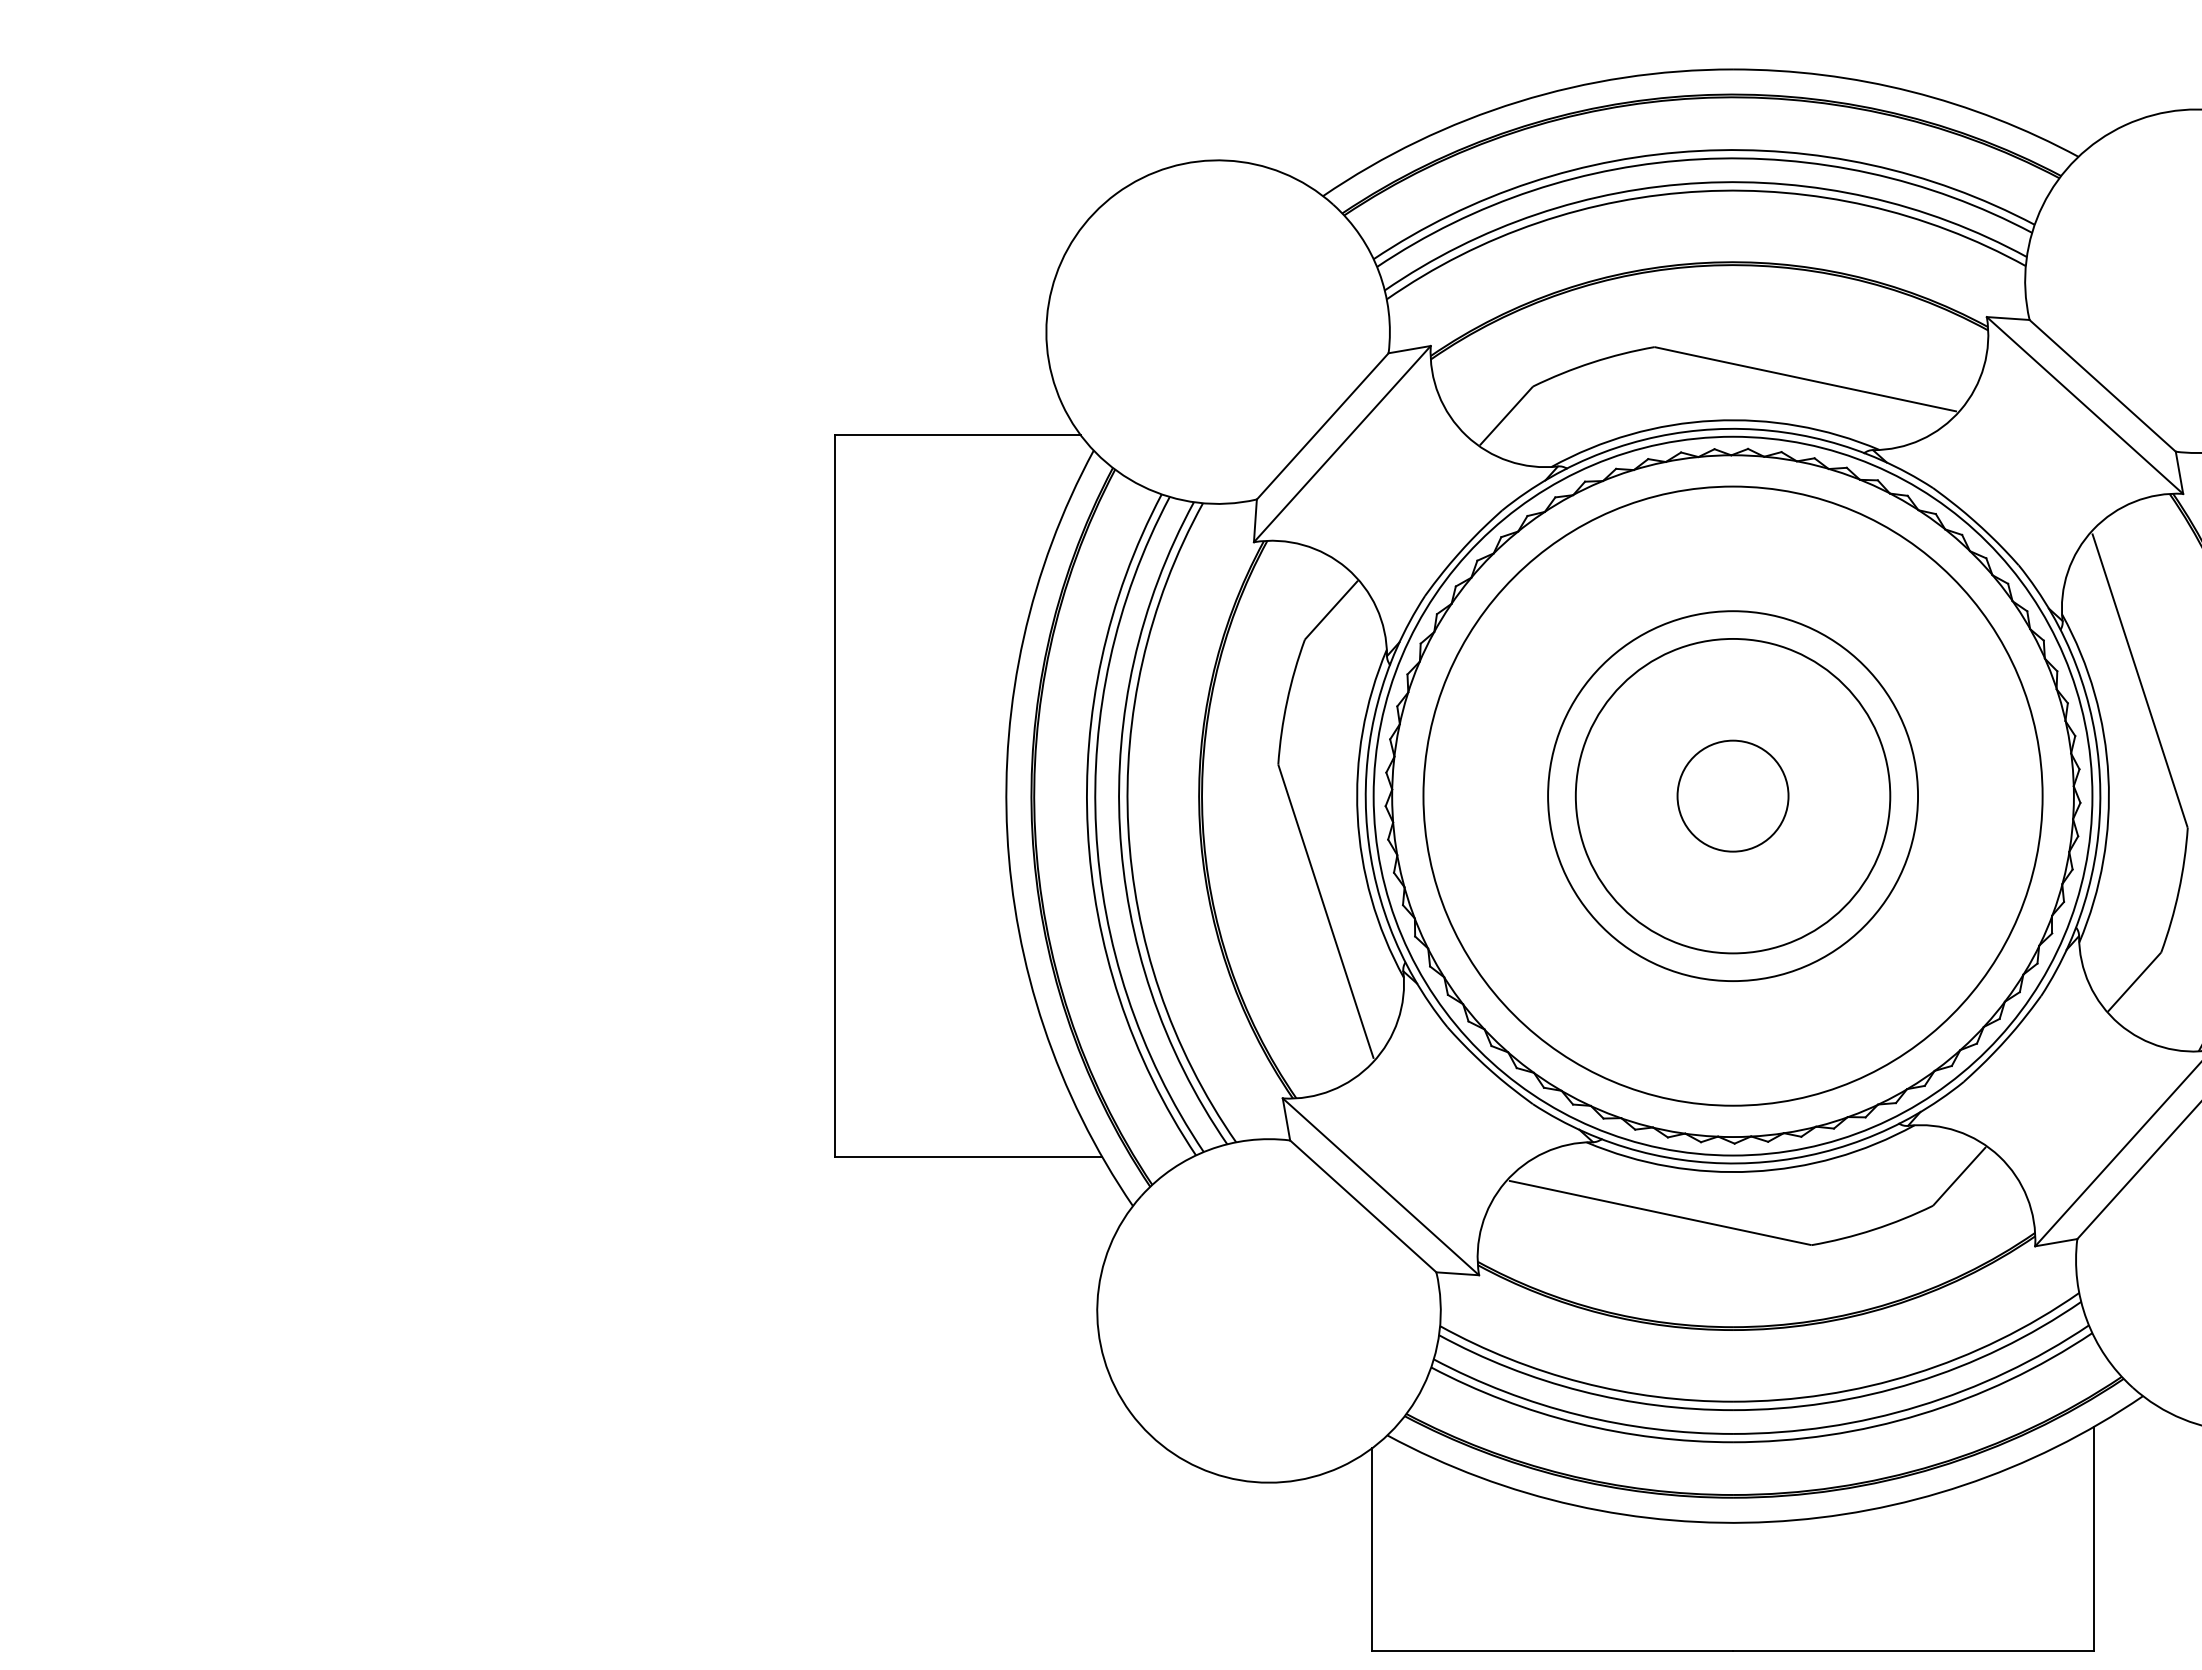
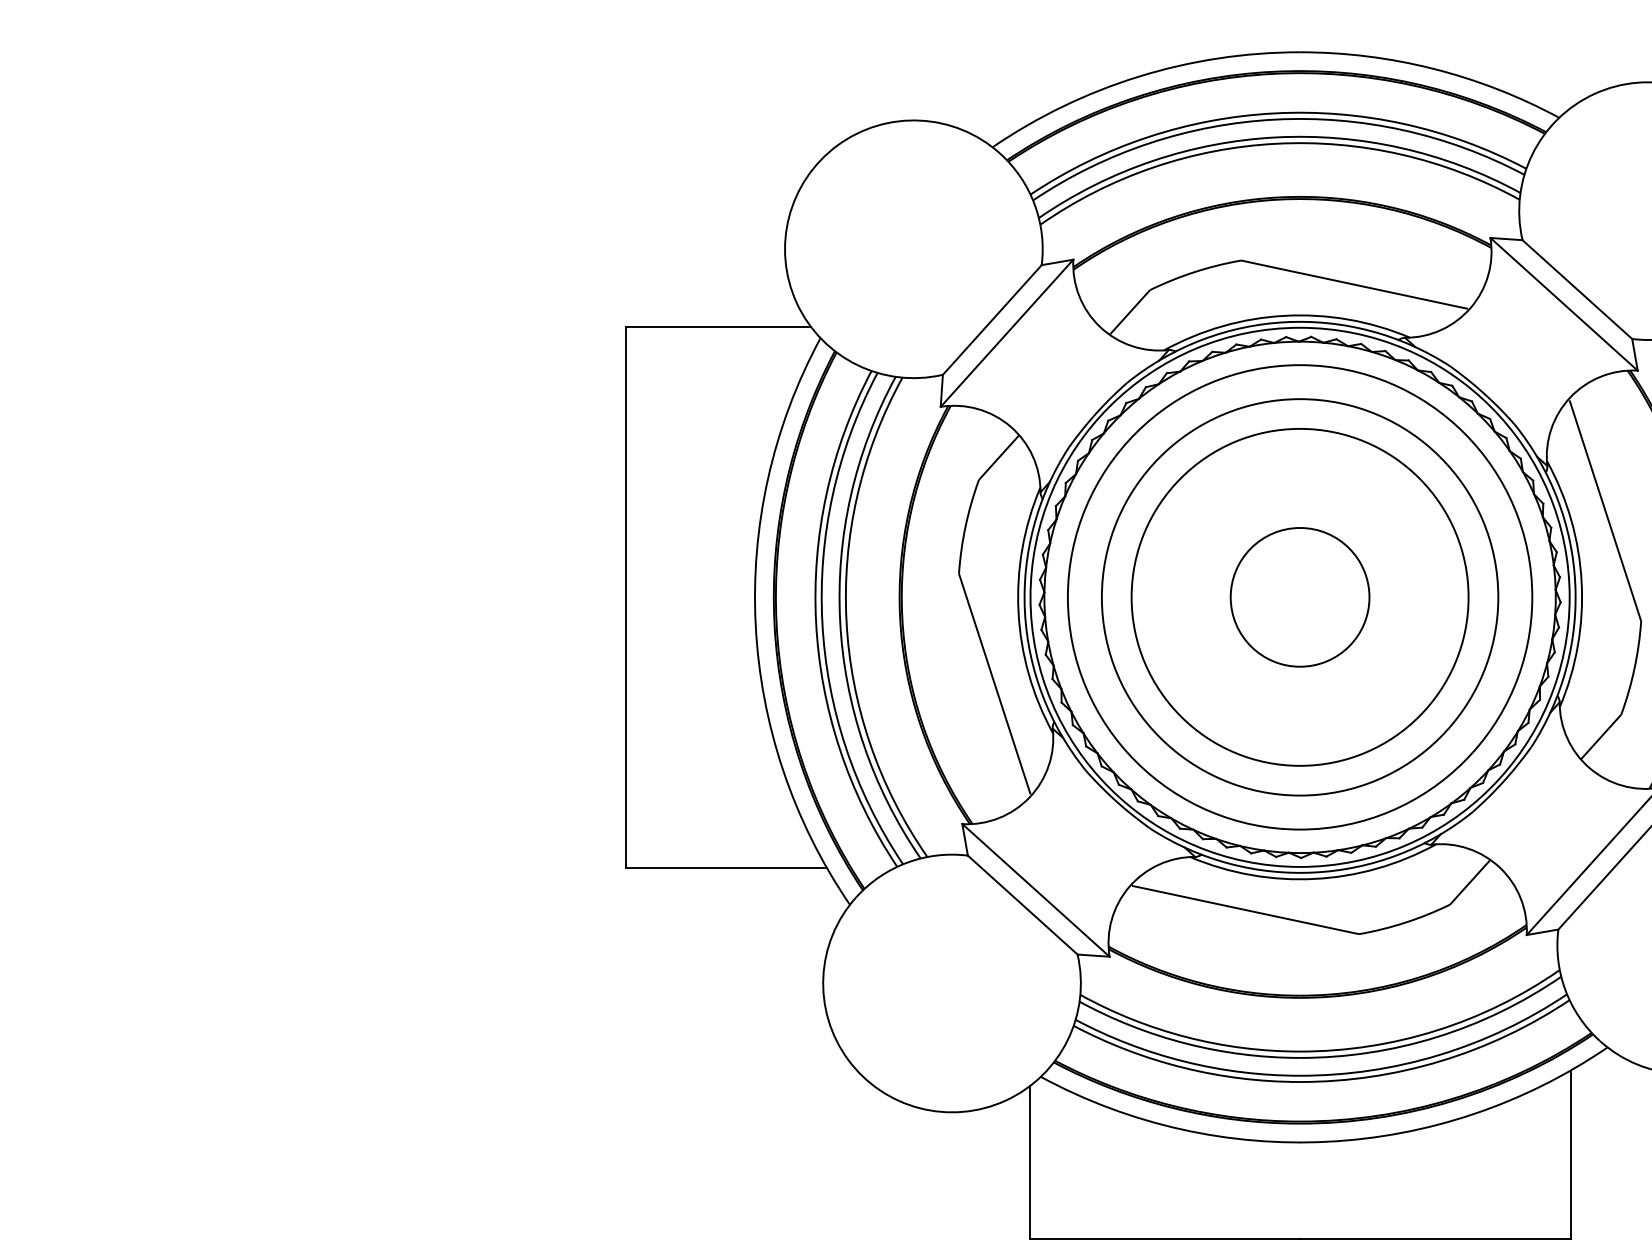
circle: (1732, 795) -> (1299, 596), size x1.43
circle: (1732, 795) -> (1299, 596), size x1.43
circle: (1732, 795) -> (1299, 596), size x1.67

